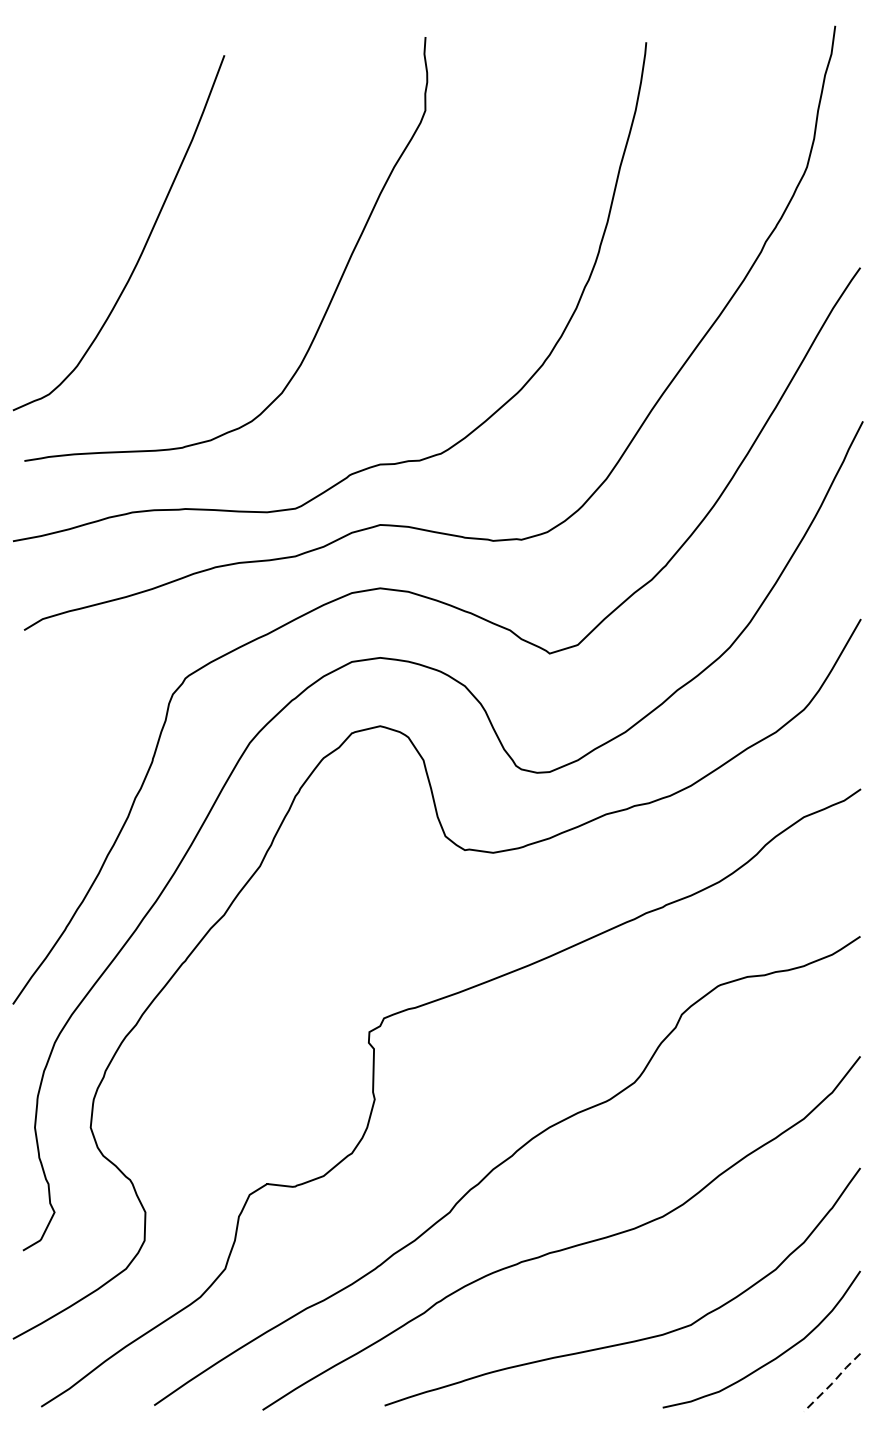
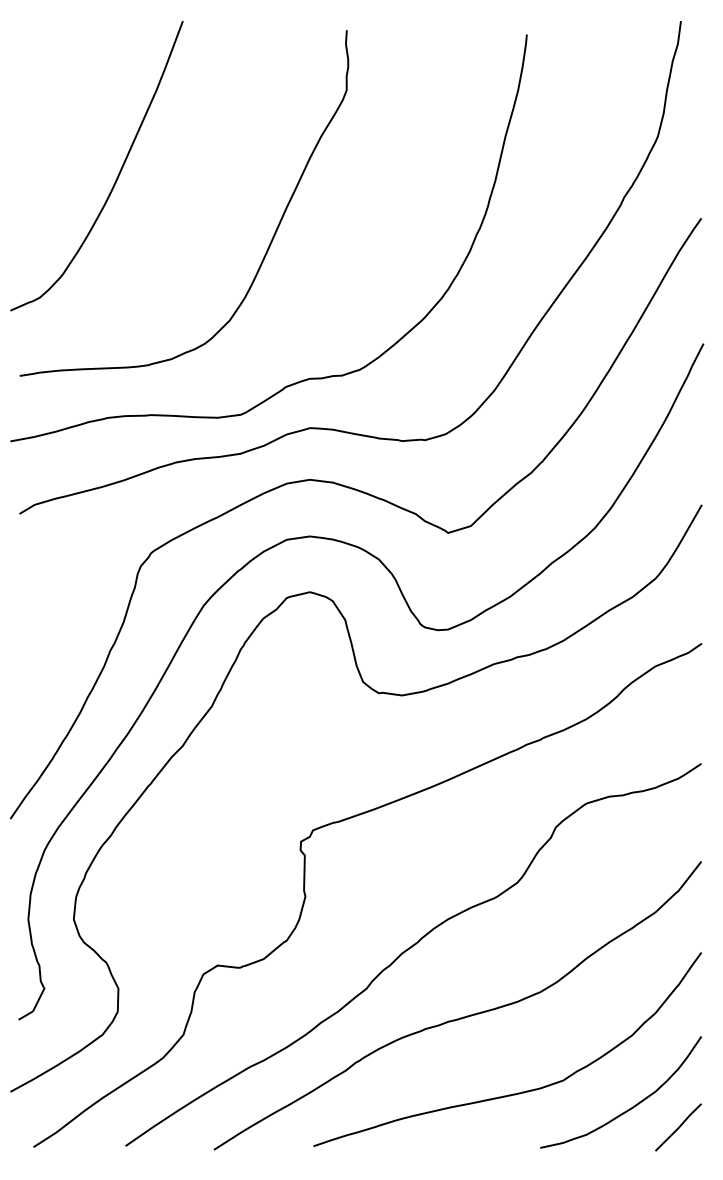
curve: (143, 247) -> (116, 177), moved
line: (833, 1382) -> (679, 1127), dashed -> solid

